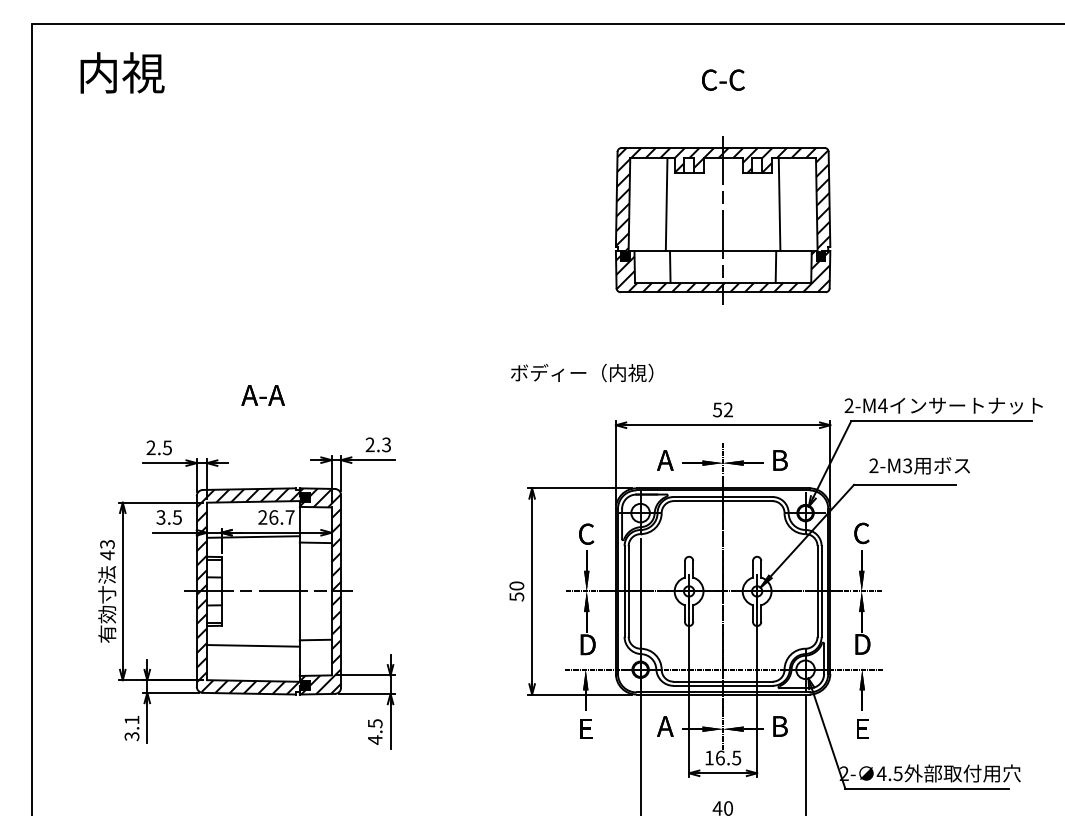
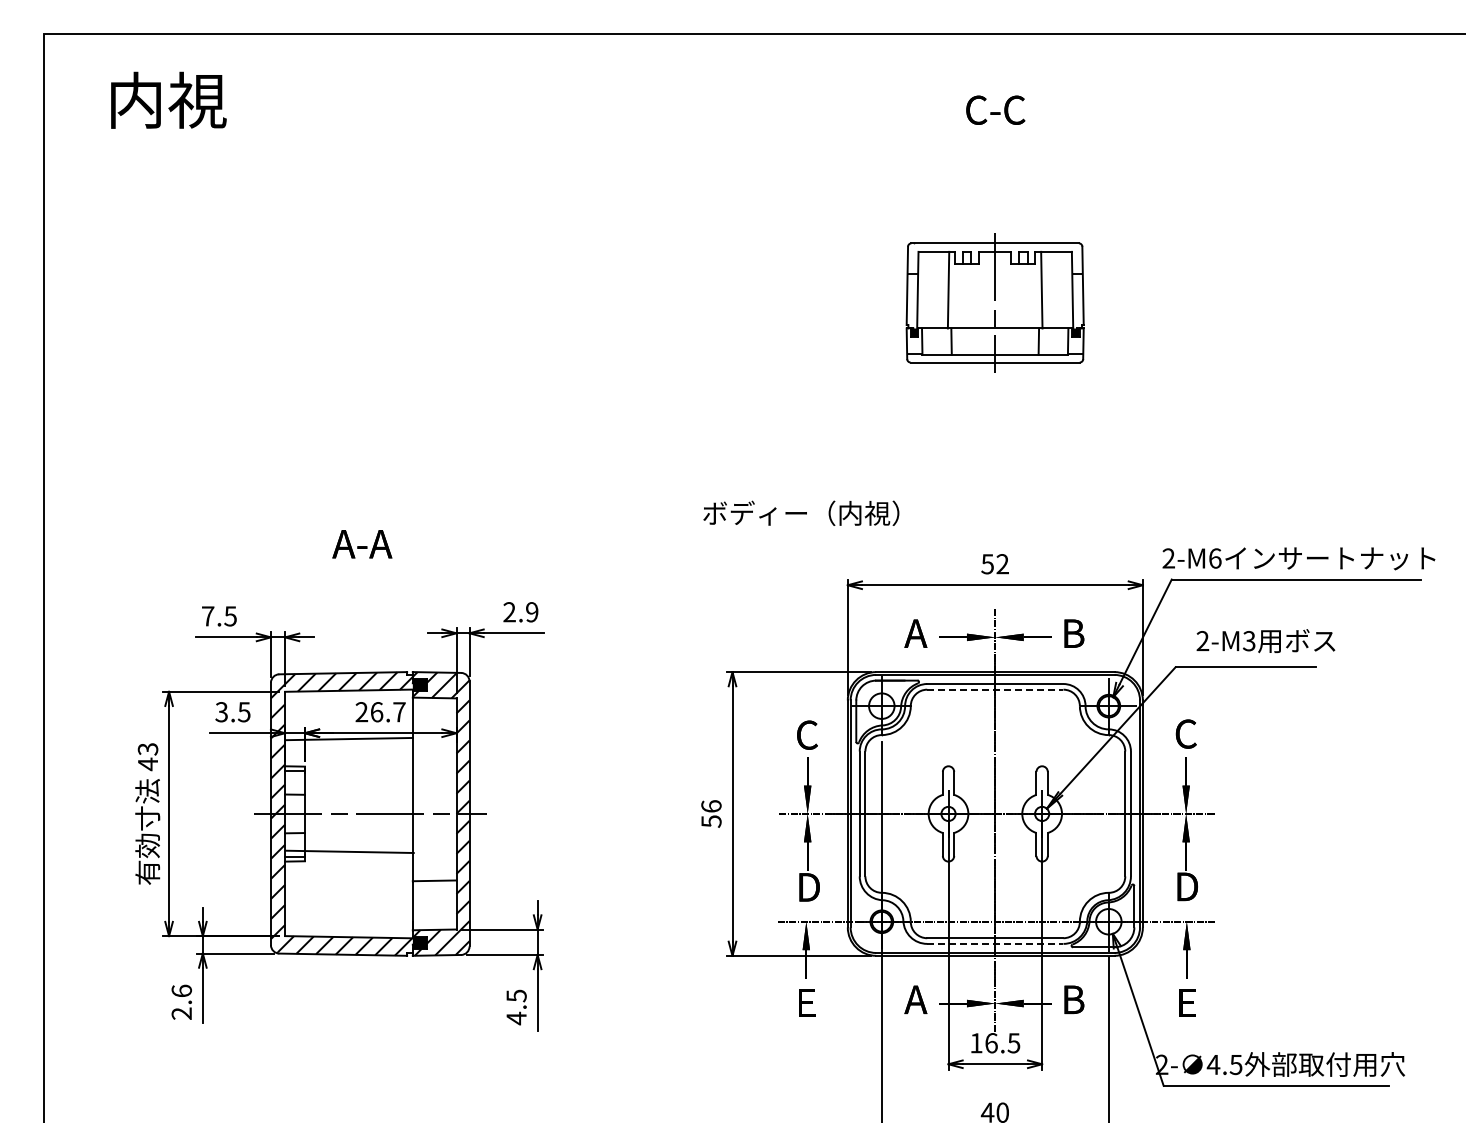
part: (722, 219) -> (994, 302), size x0.6
text: (882, 405) -> (1214, 558), 2-M4 -> 2-M6
text: (386, 445) -> (531, 612), 2.3 -> 2.9
text: (150, 447) -> (207, 616), 2.5 -> 7.5
line: (723, 501) -> (995, 689), solid -> dashed
line: (315, 542) -> (434, 746), removed
text: (516, 586) -> (711, 806), 50 -> 56
line: (253, 645) -> (349, 851), moved
line: (723, 685) -> (995, 943), solid -> dashed
text: (131, 728) -> (181, 1002), 3.1 -> 2.6

